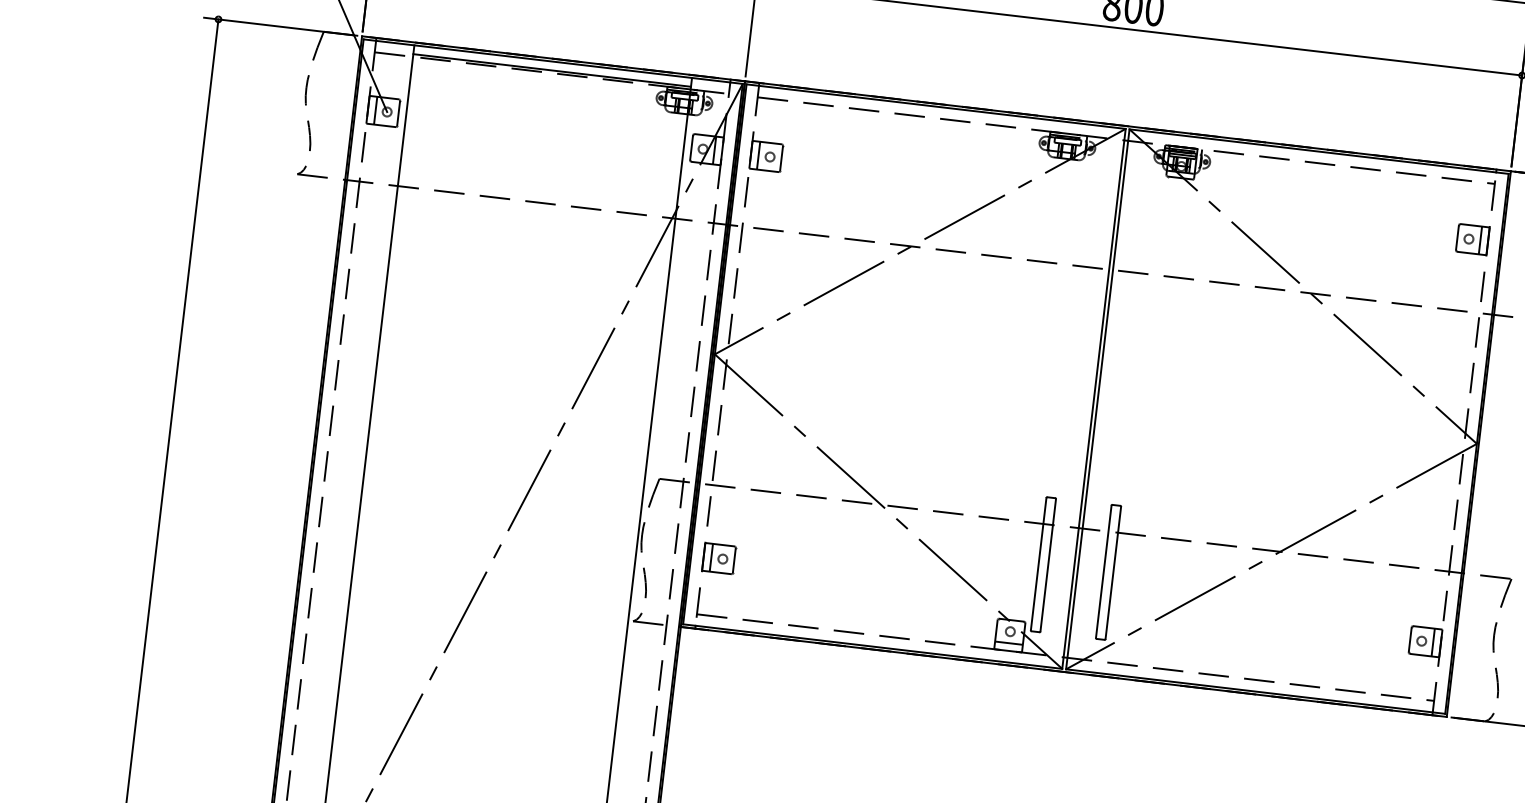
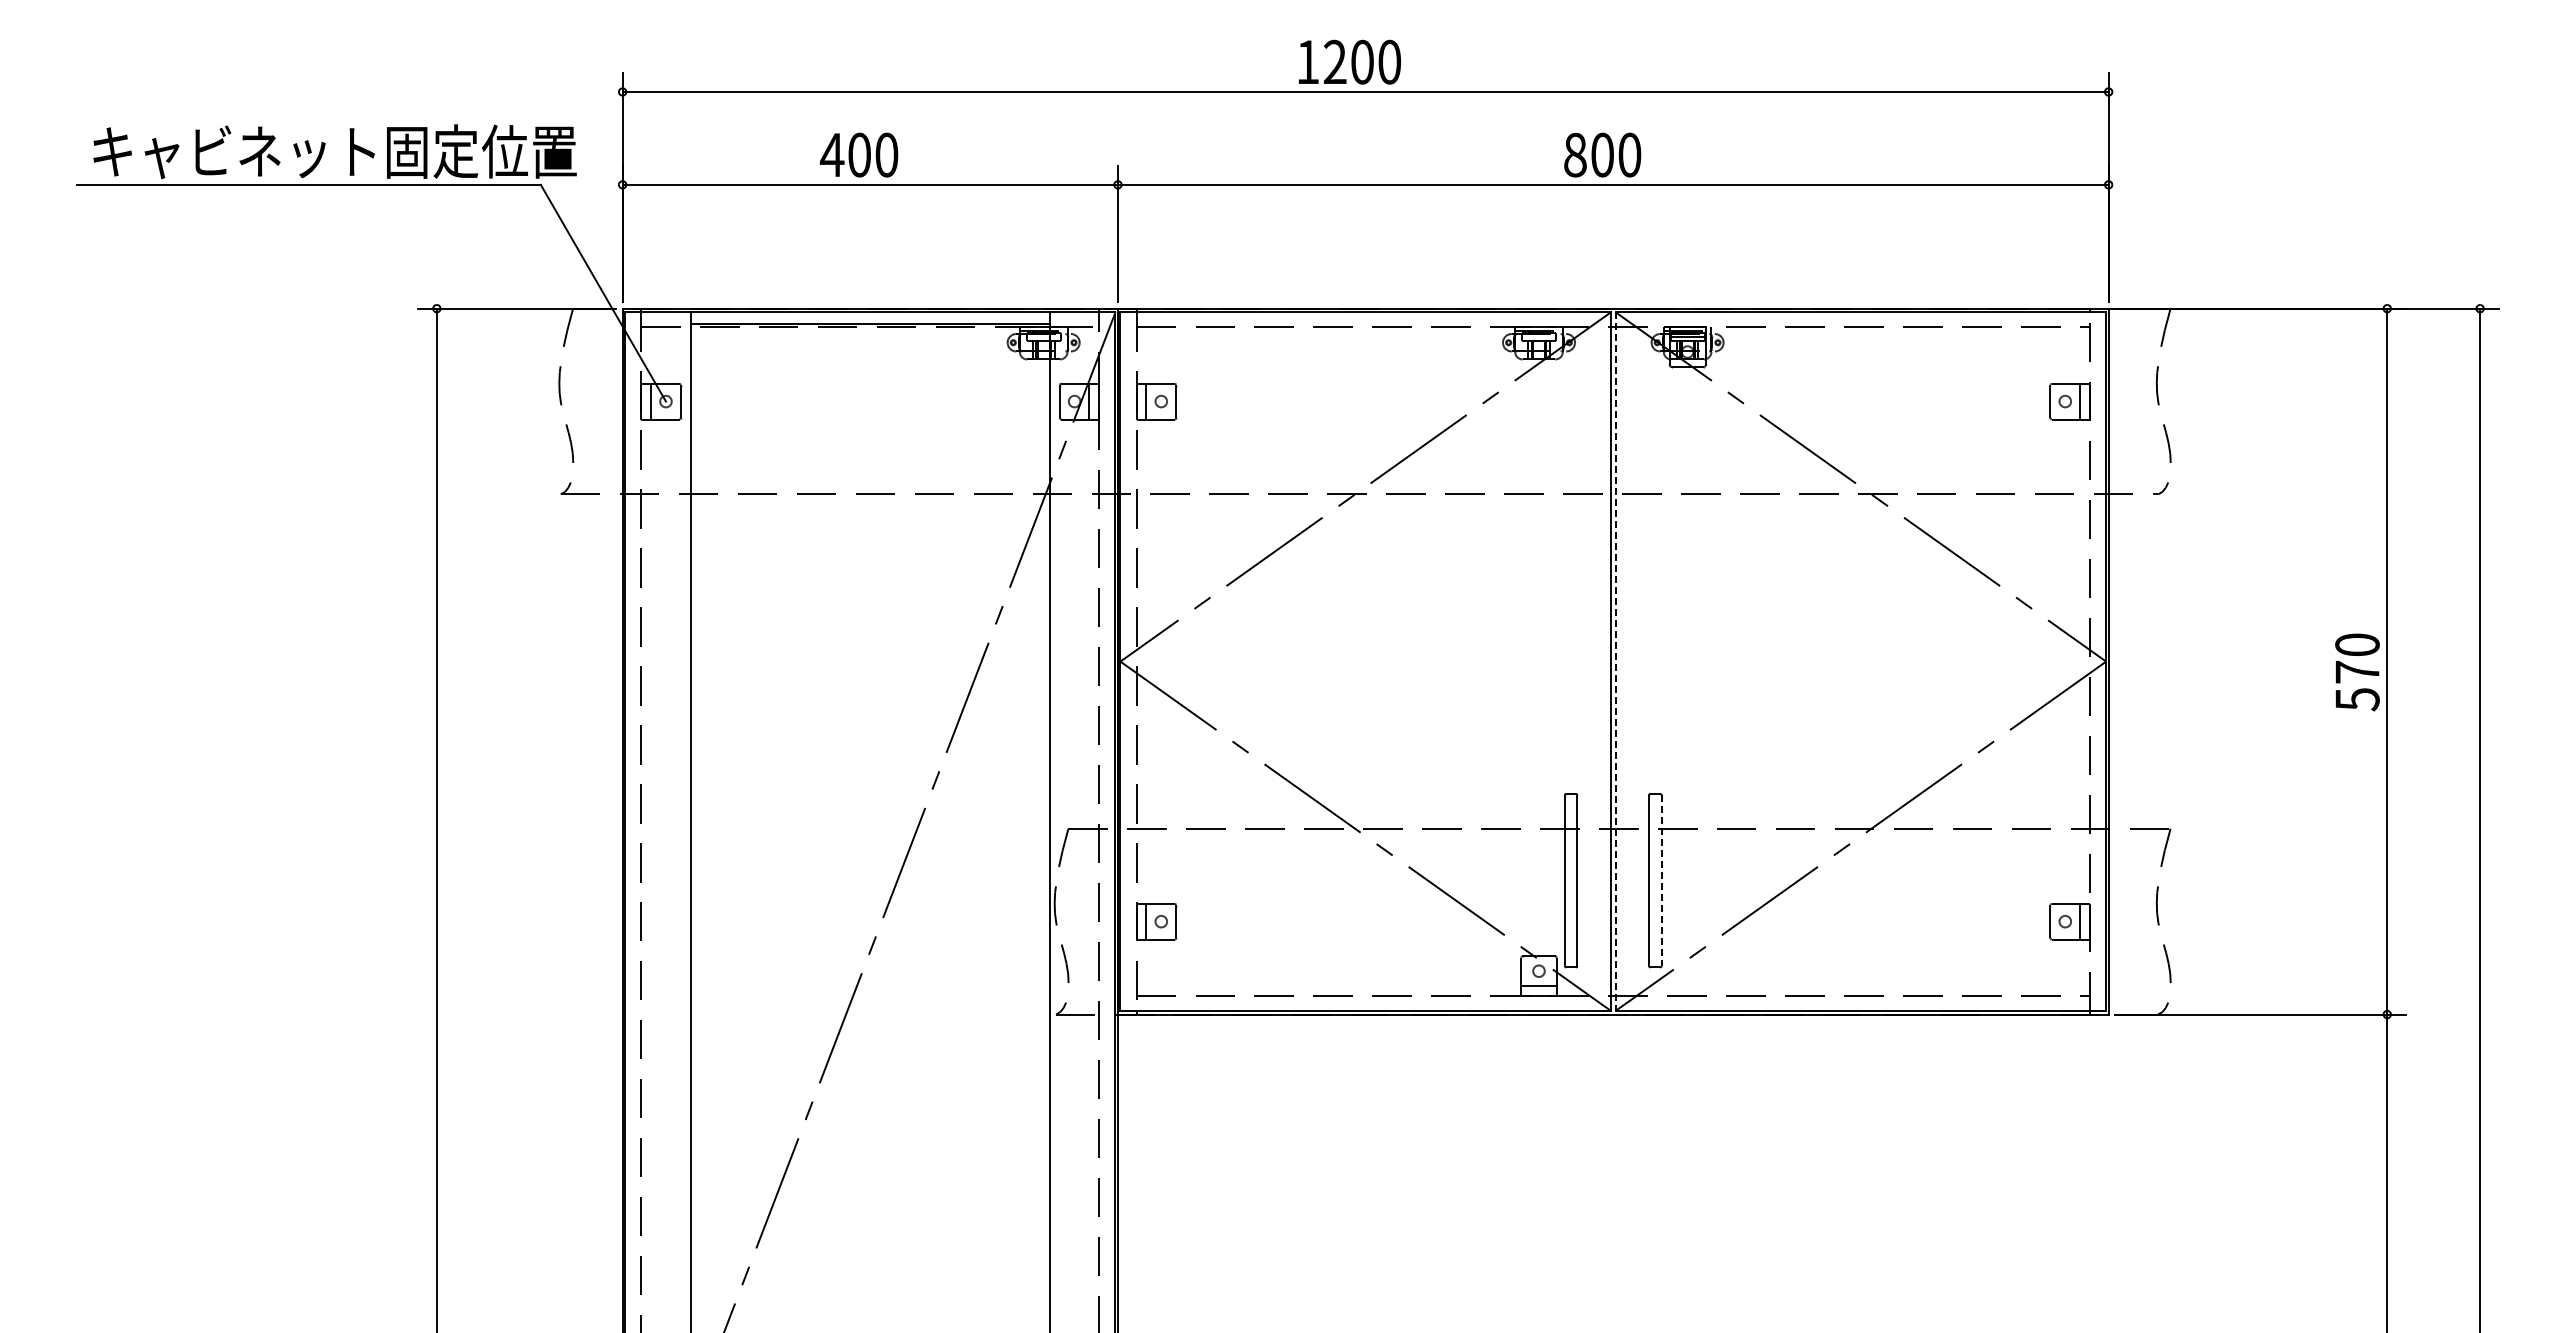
line: (1097, 399) -> (1615, 662), solid -> dashed
line: (1113, 573) -> (1661, 881), solid -> dashed

